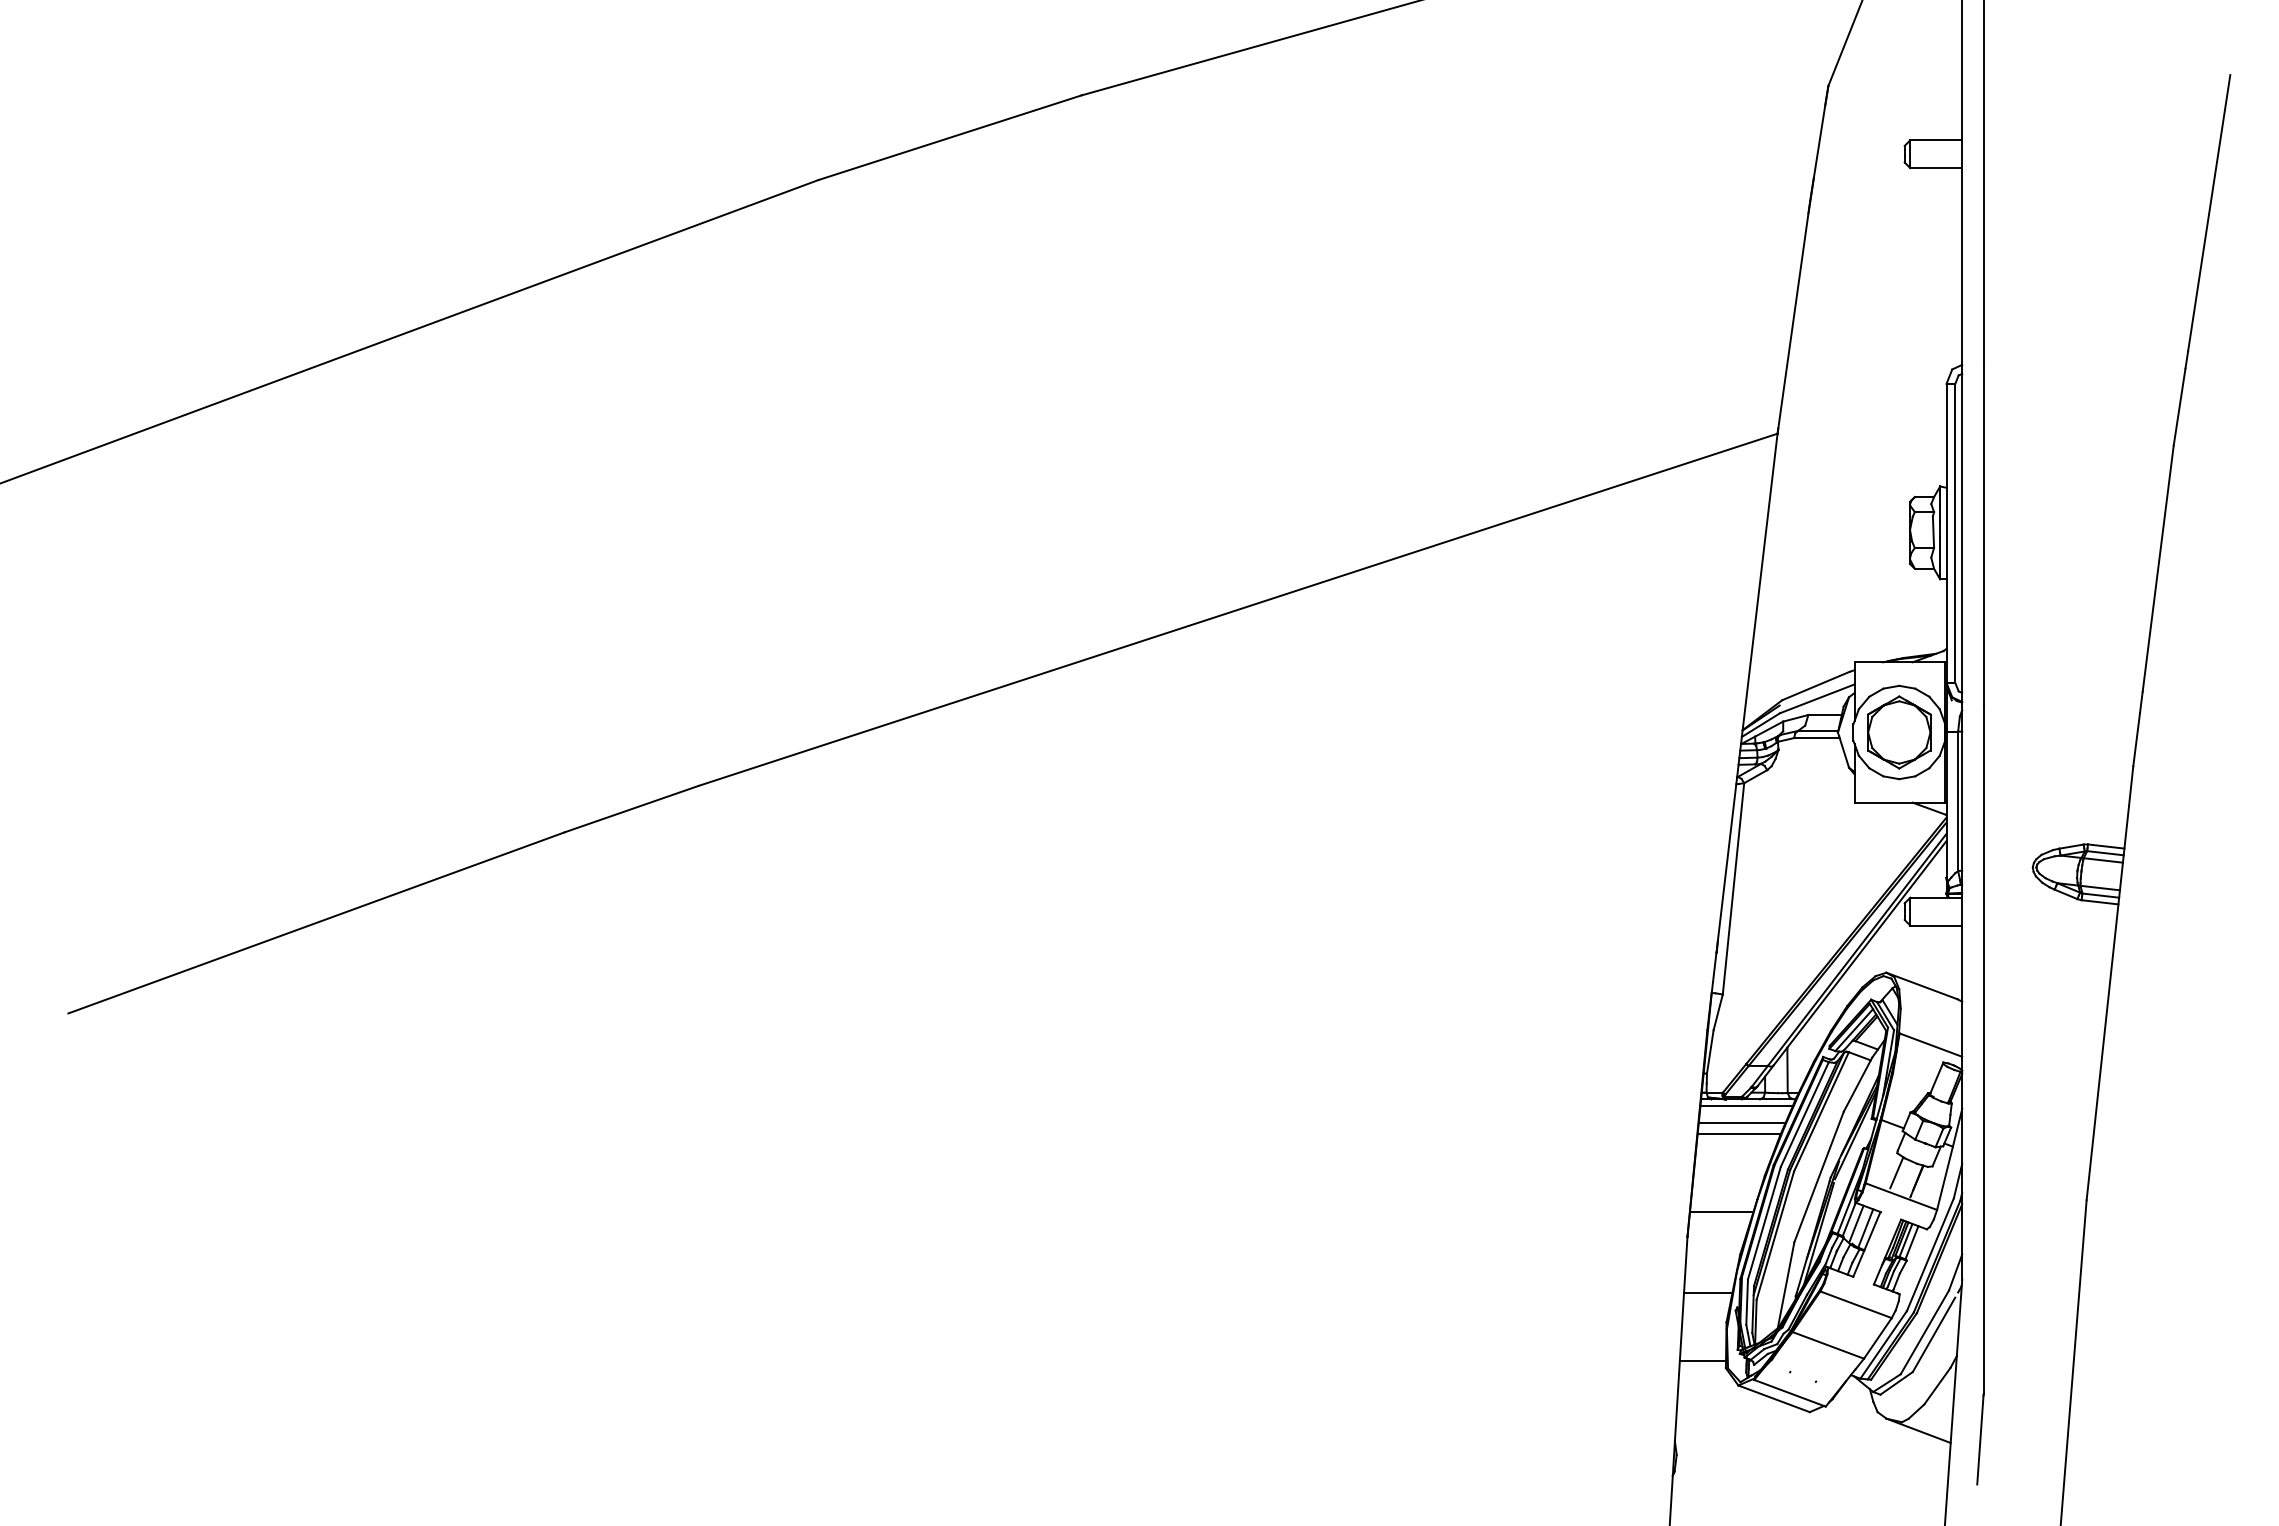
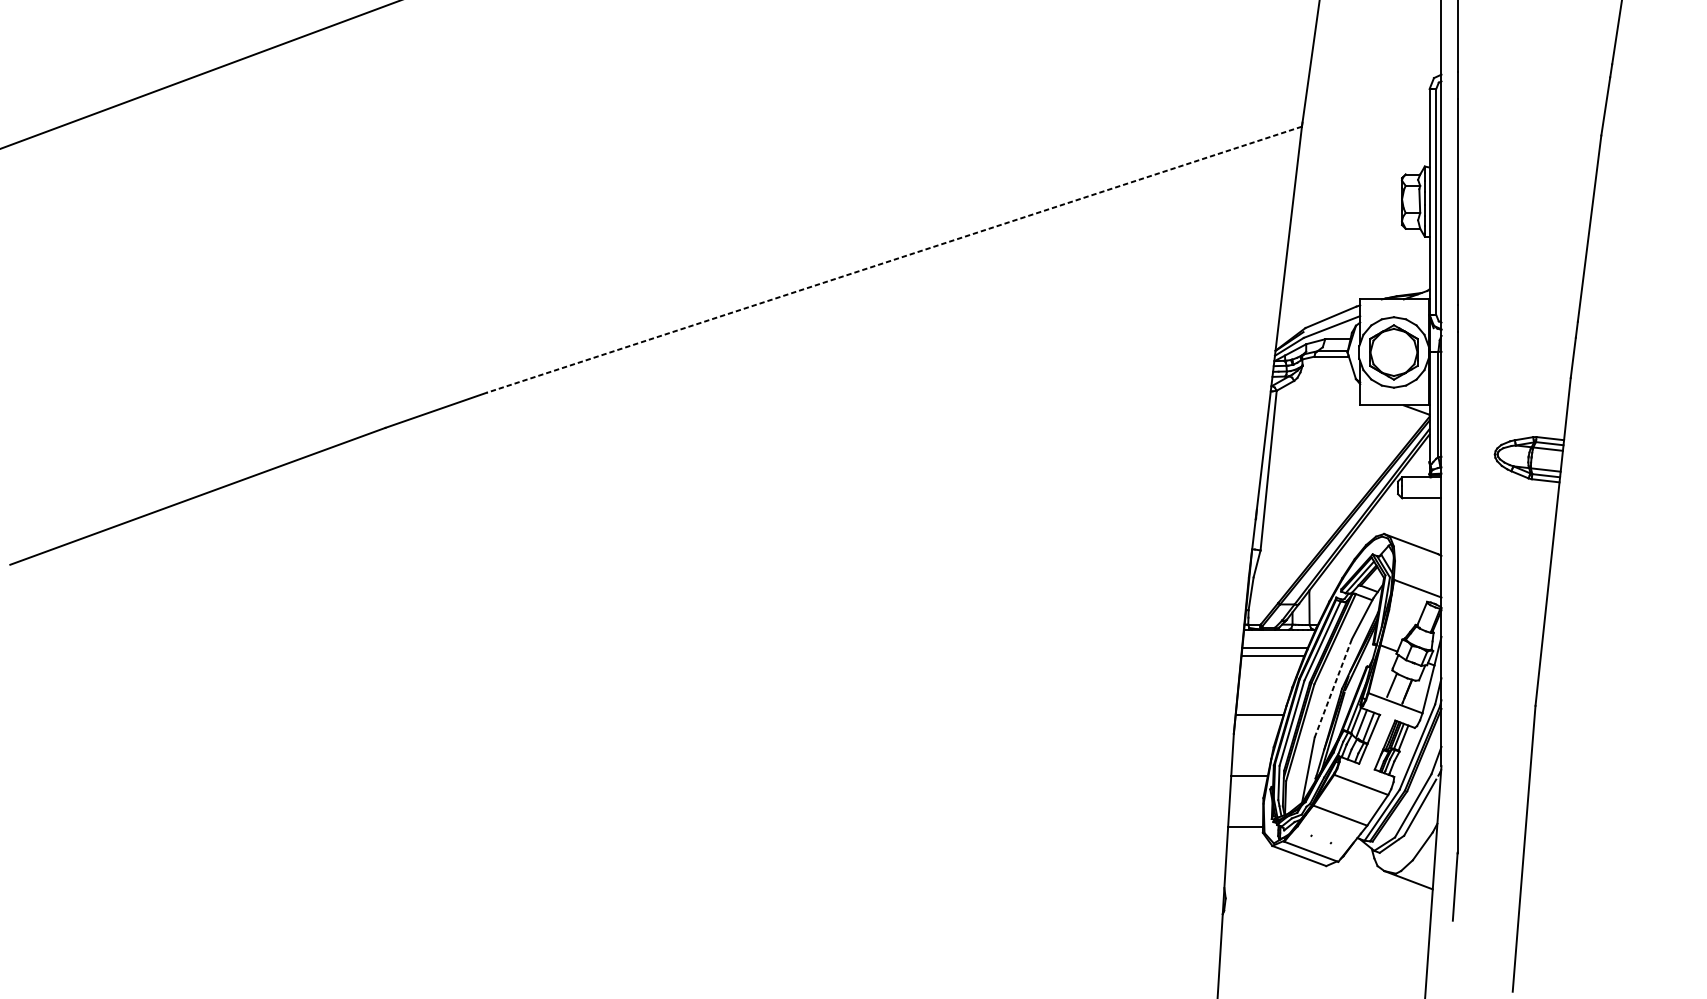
line: (1237, 609) -> (893, 259), solid -> dashed
line: (1746, 1106) -> (1278, 635), removed
line: (1819, 1176) -> (1333, 687), solid -> dashed

